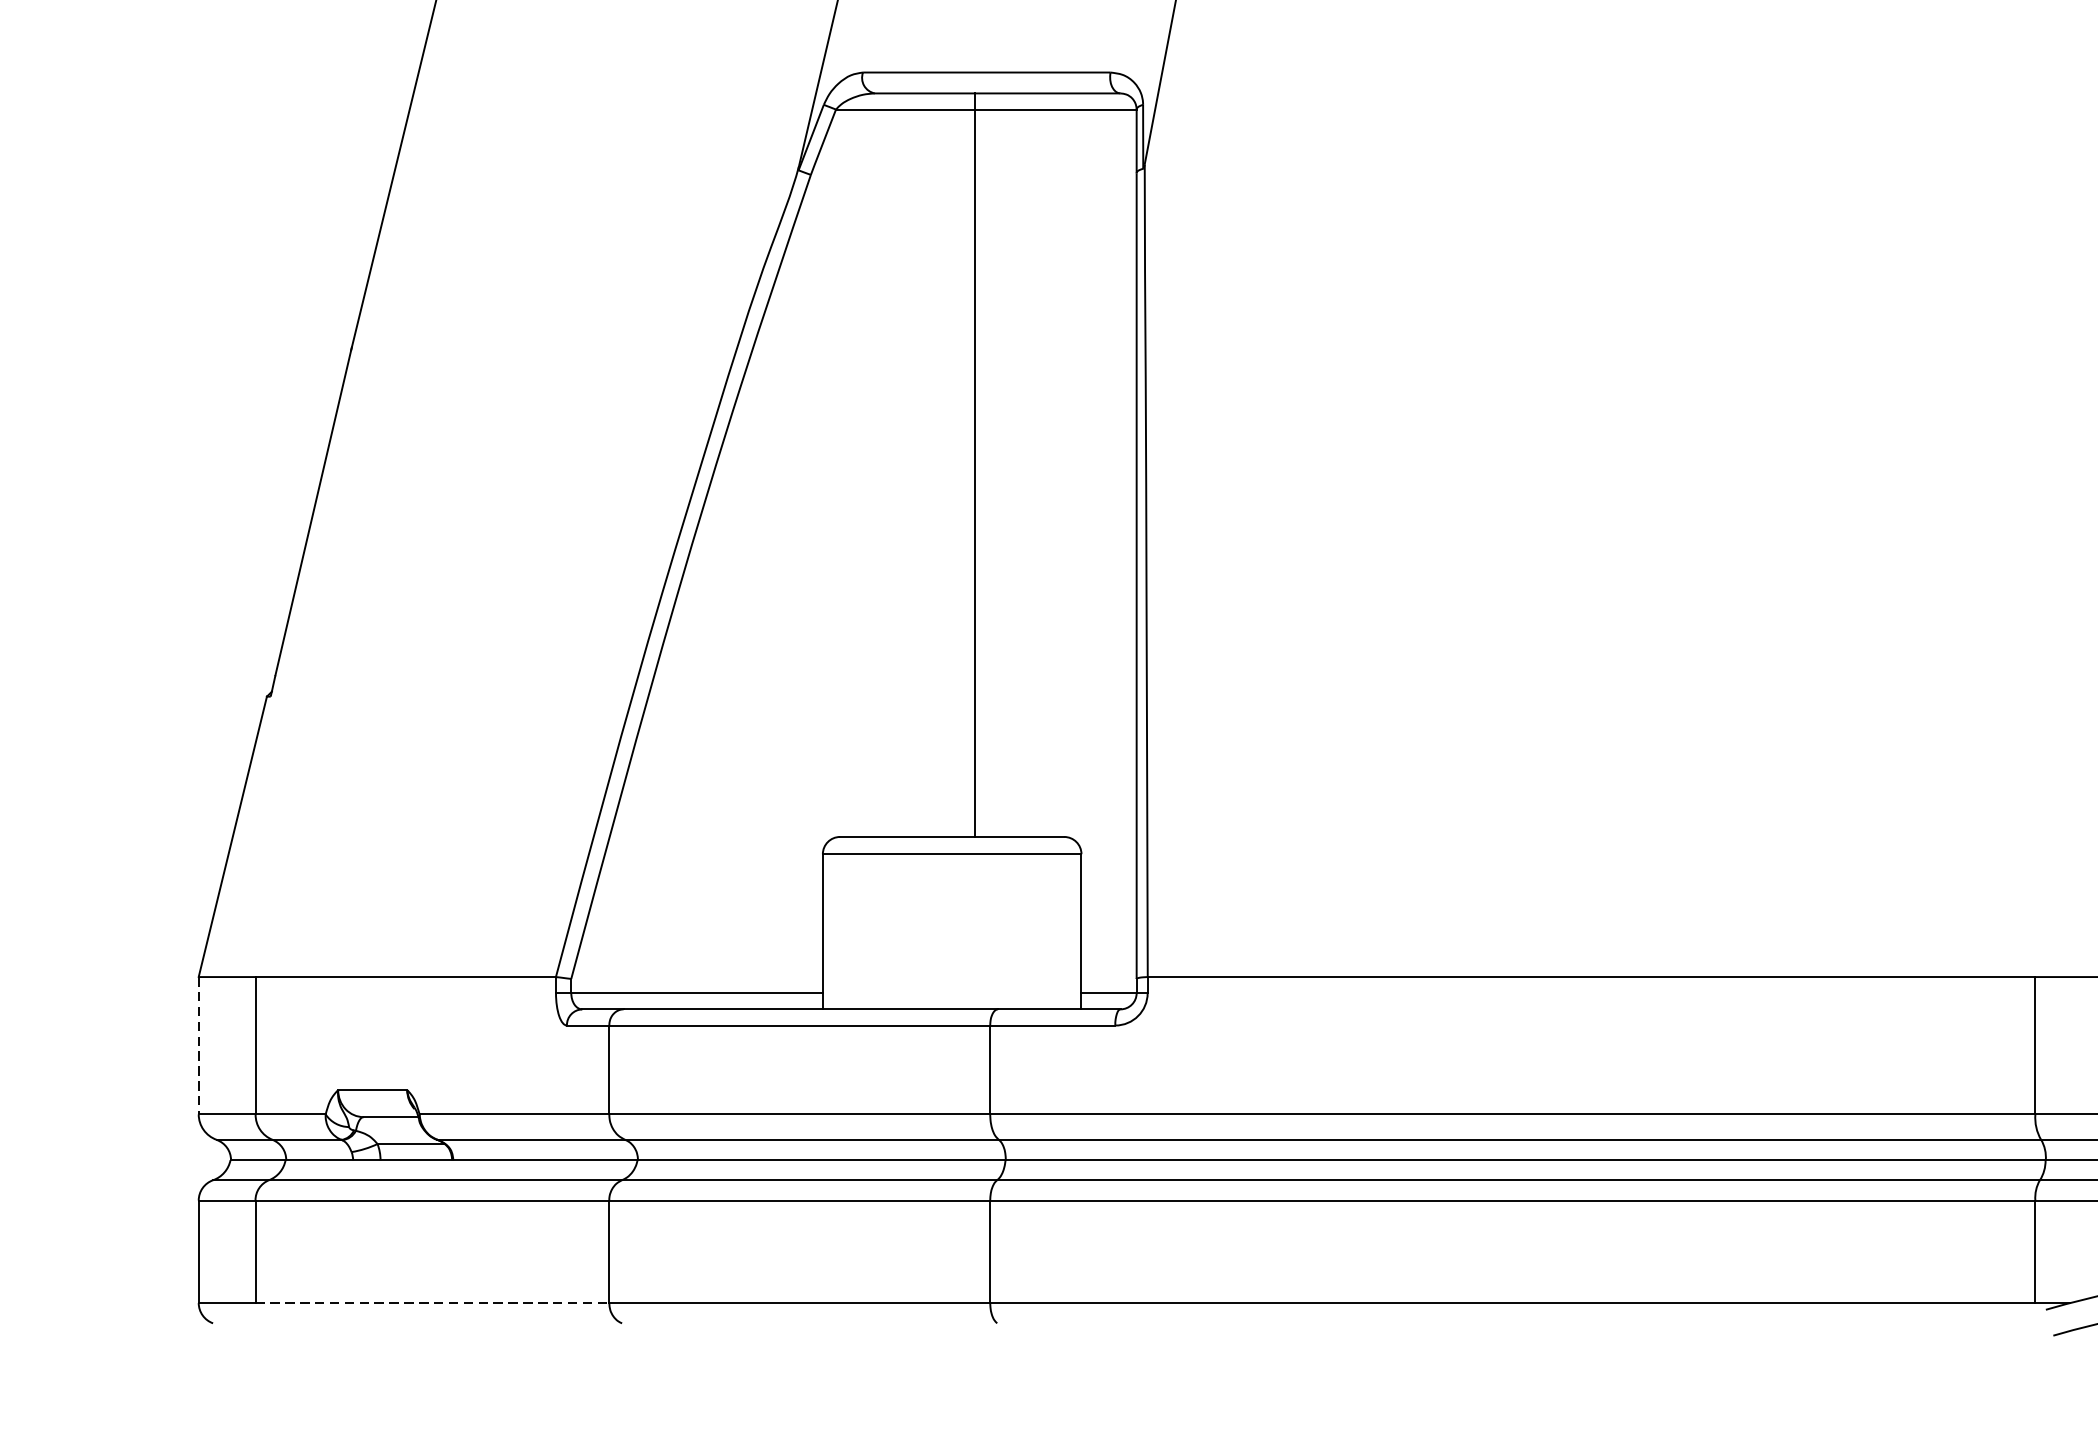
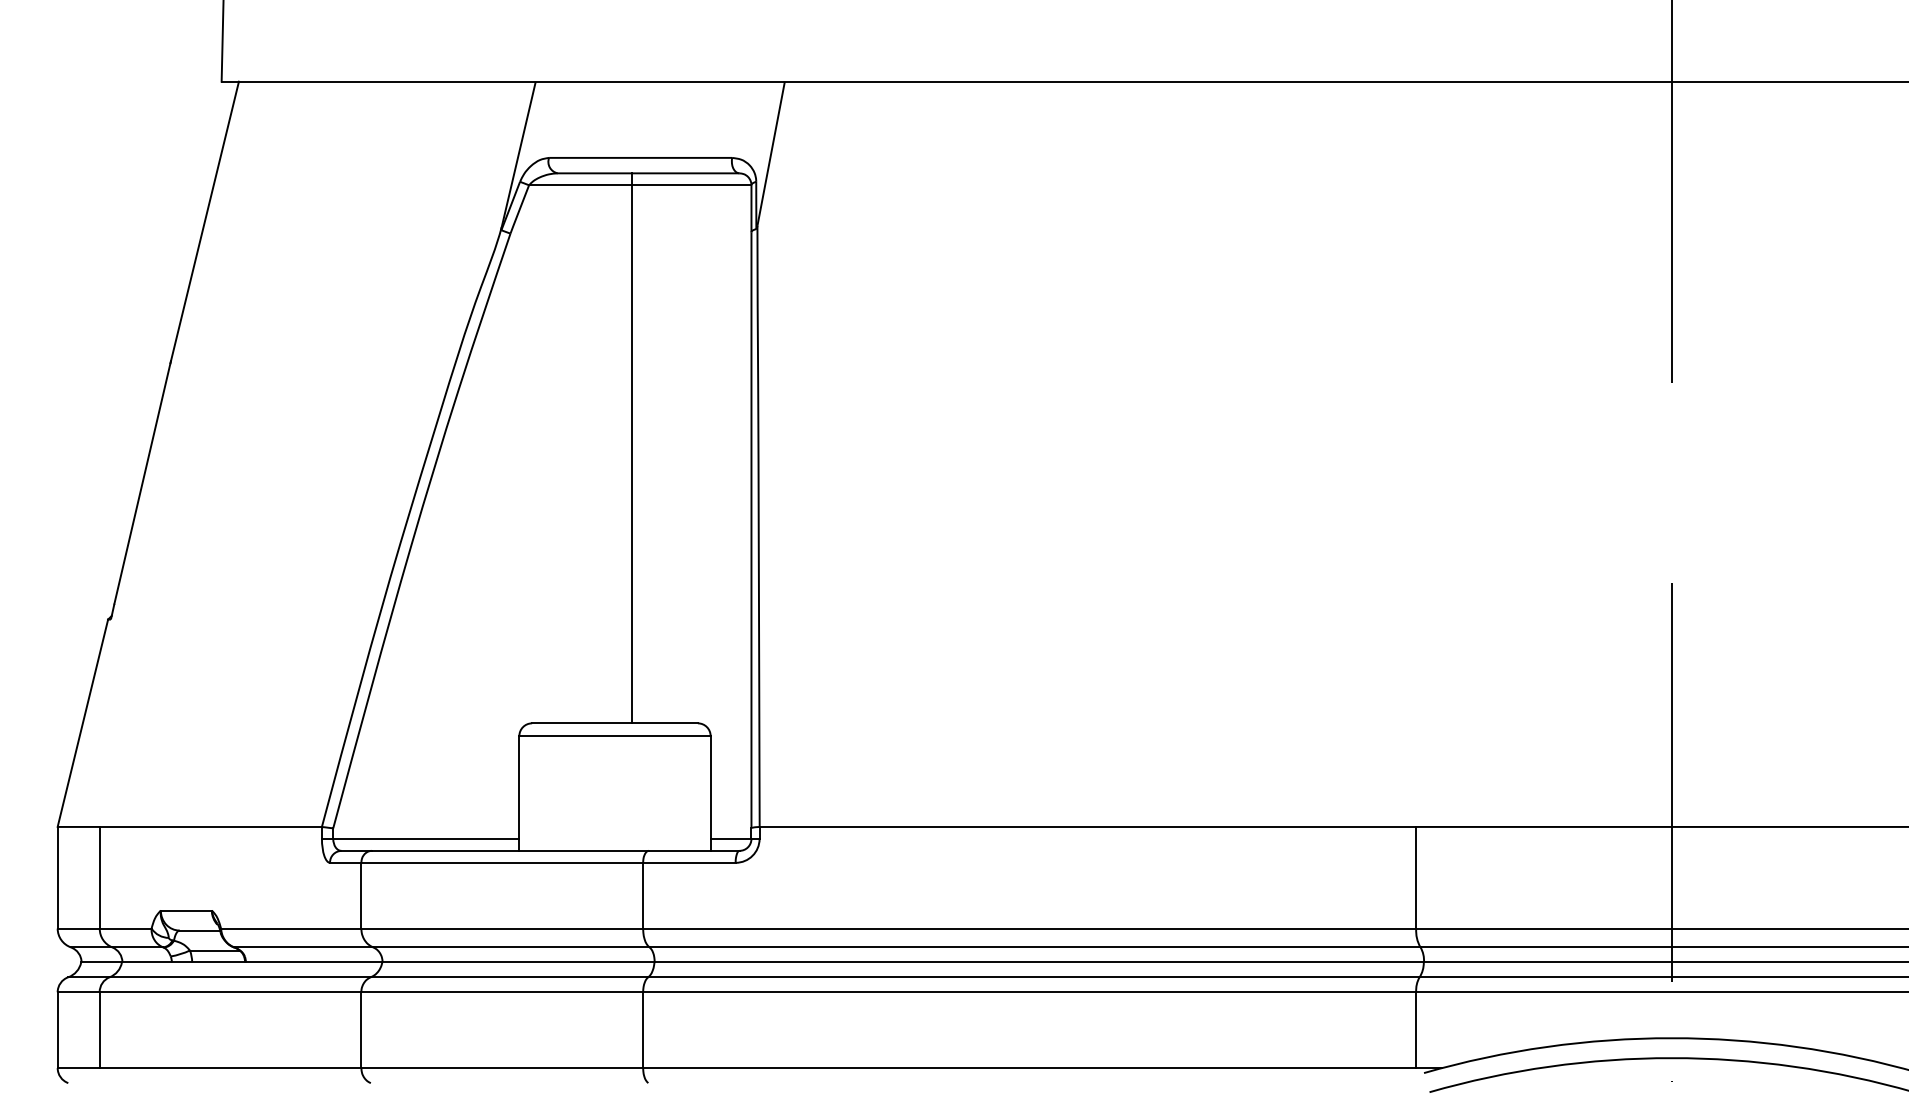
line: (198, 1045) -> (57, 877), dashed -> solid
line: (432, 1303) -> (230, 1068), dashed -> solid

